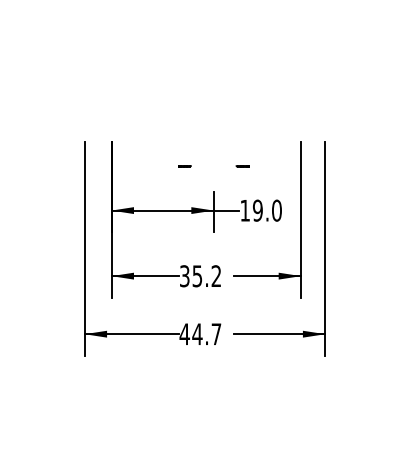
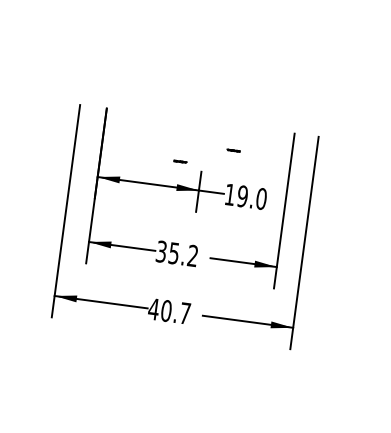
line: (184, 166) -> (180, 161), moved
text: (197, 334) -> (166, 311), 44.7 -> 40.7

